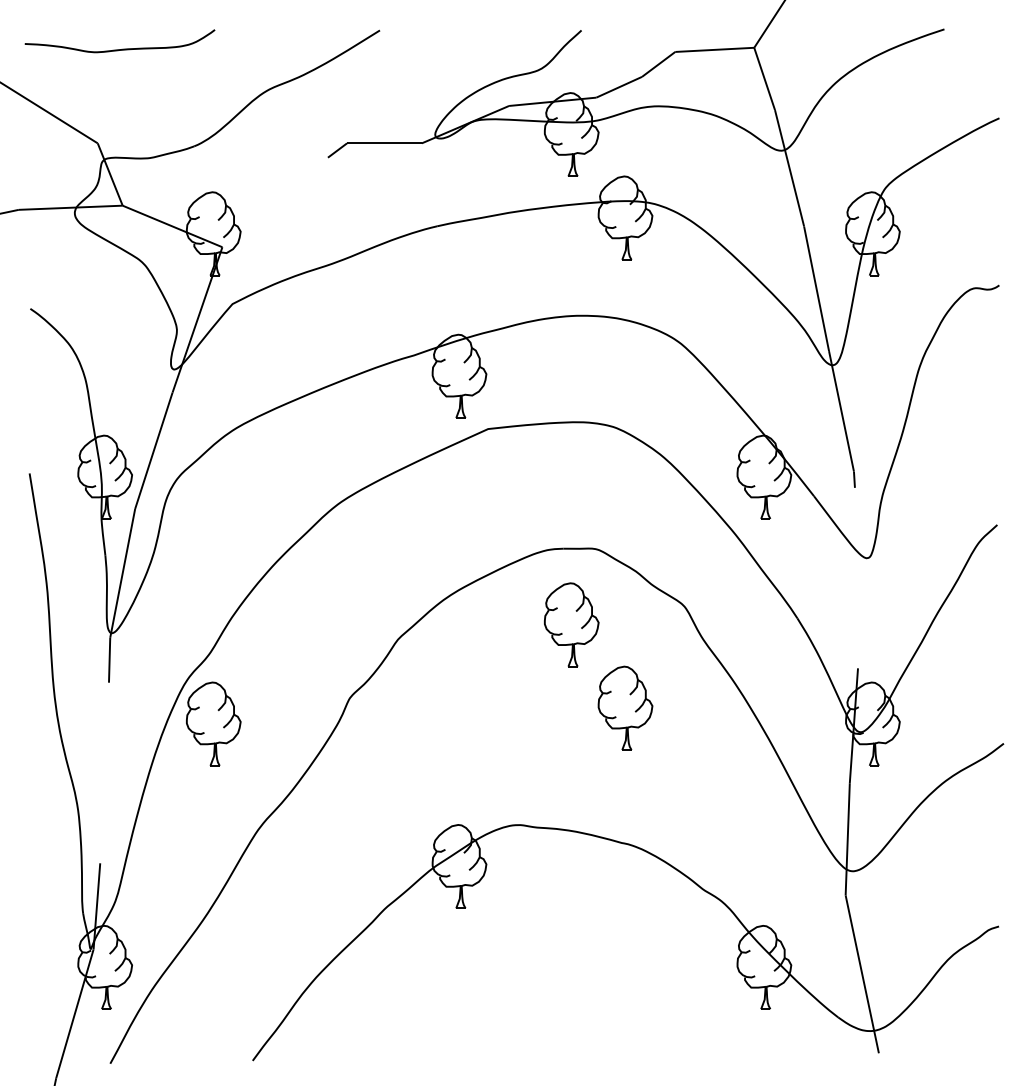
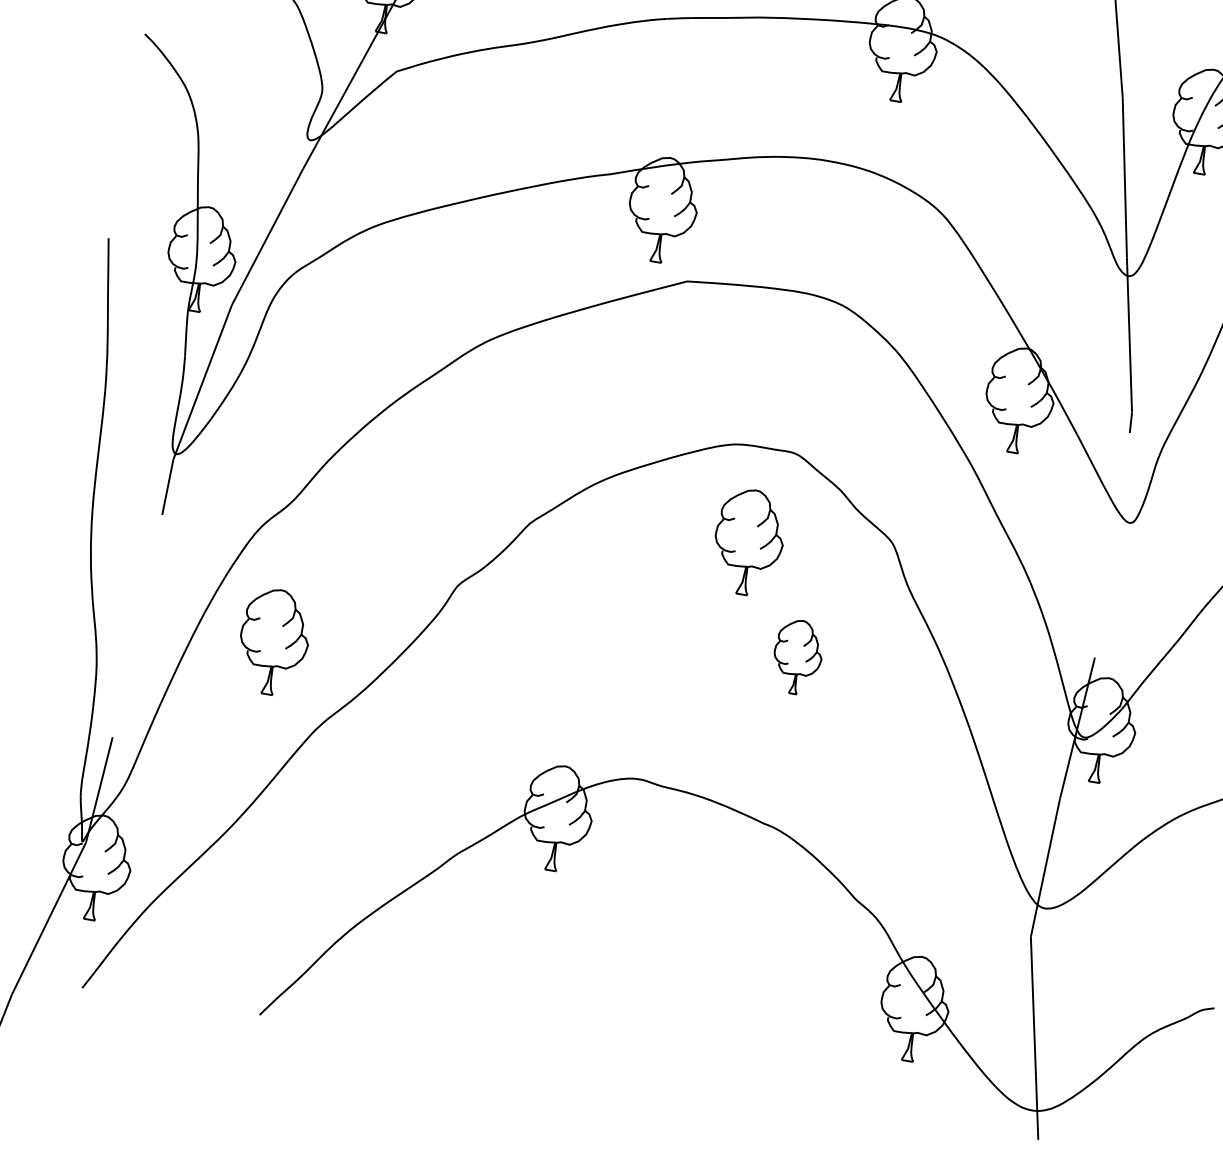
part: (625, 707) -> (797, 656), size x0.7
part: (213, 723) -> (273, 641), moved

